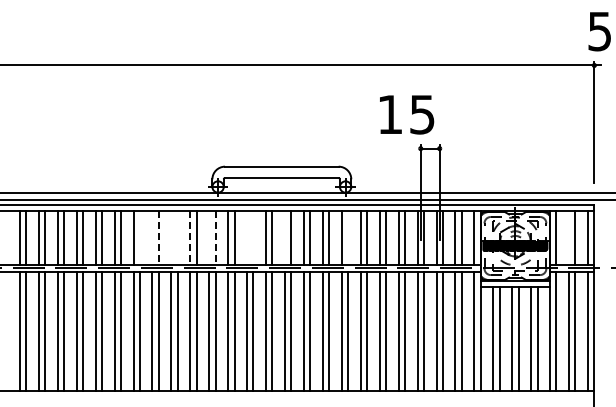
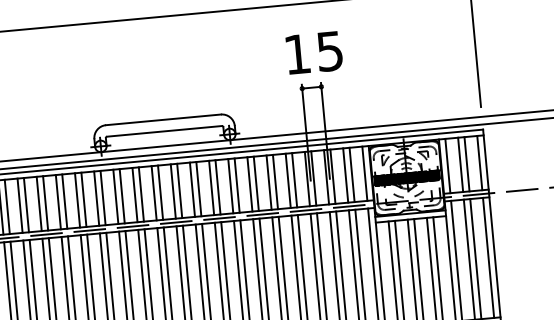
text: (407, 114) -> (314, 52), moved
line: (139, 237) -> (26, 204), added
line: (152, 237) -> (39, 203), added
line: (158, 237) -> (45, 203), dashed -> solid
line: (171, 237) -> (58, 201), added
line: (177, 237) -> (64, 201), added
line: (190, 237) -> (77, 200), dashed -> solid
line: (209, 237) -> (96, 198), added
line: (215, 237) -> (102, 197), dashed -> solid
line: (247, 237) -> (135, 194), added
line: (253, 237) -> (141, 194), added
line: (285, 237) -> (173, 191), added
line: (348, 237) -> (237, 185), added
line: (569, 237) -> (460, 164), added

